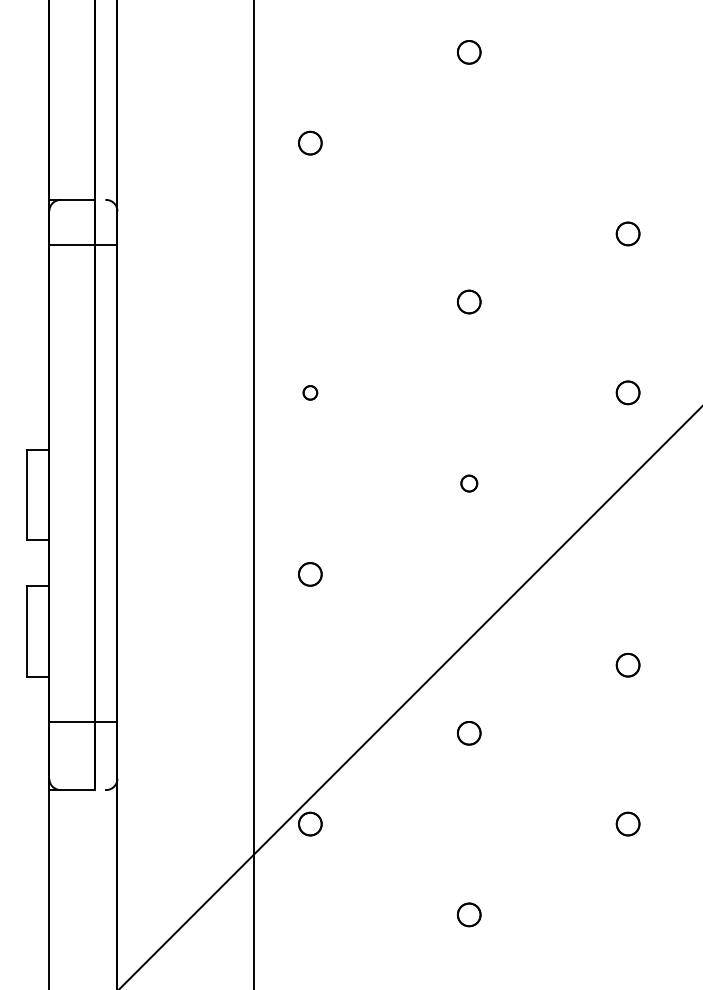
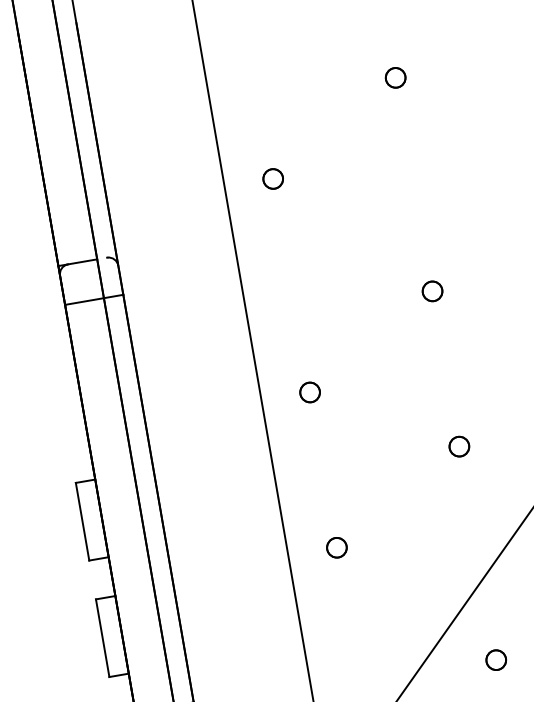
part: (310, 392) -> (310, 392), size x1.67
part: (469, 483) -> (459, 446), size x1.43

